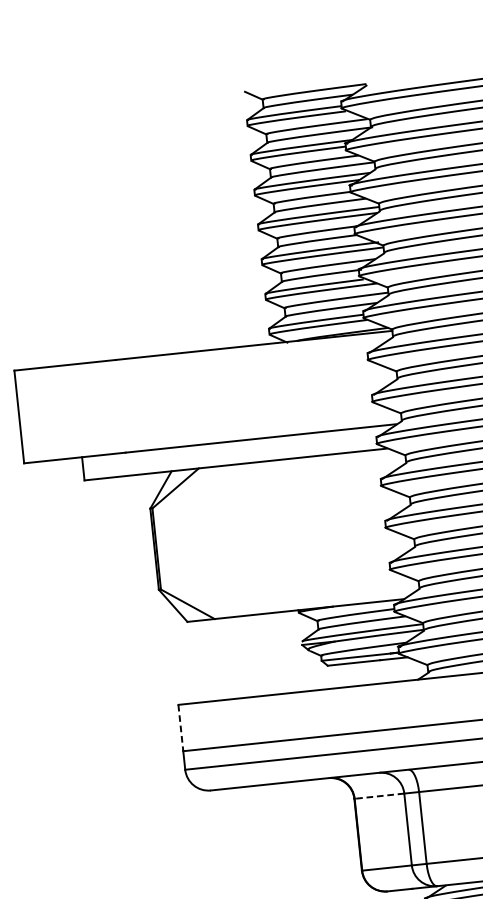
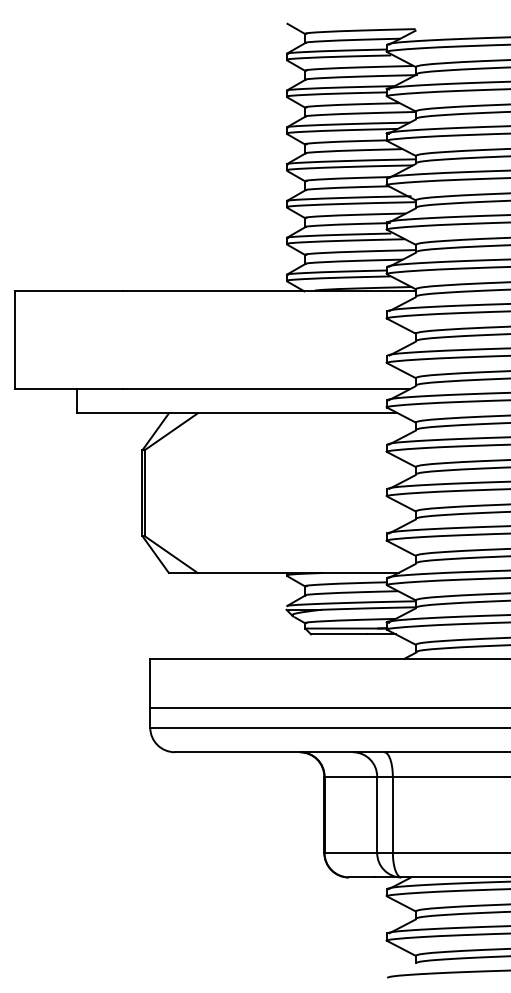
line: (181, 728) -> (150, 683), dashed -> solid
line: (379, 795) -> (350, 776), dashed -> solid

